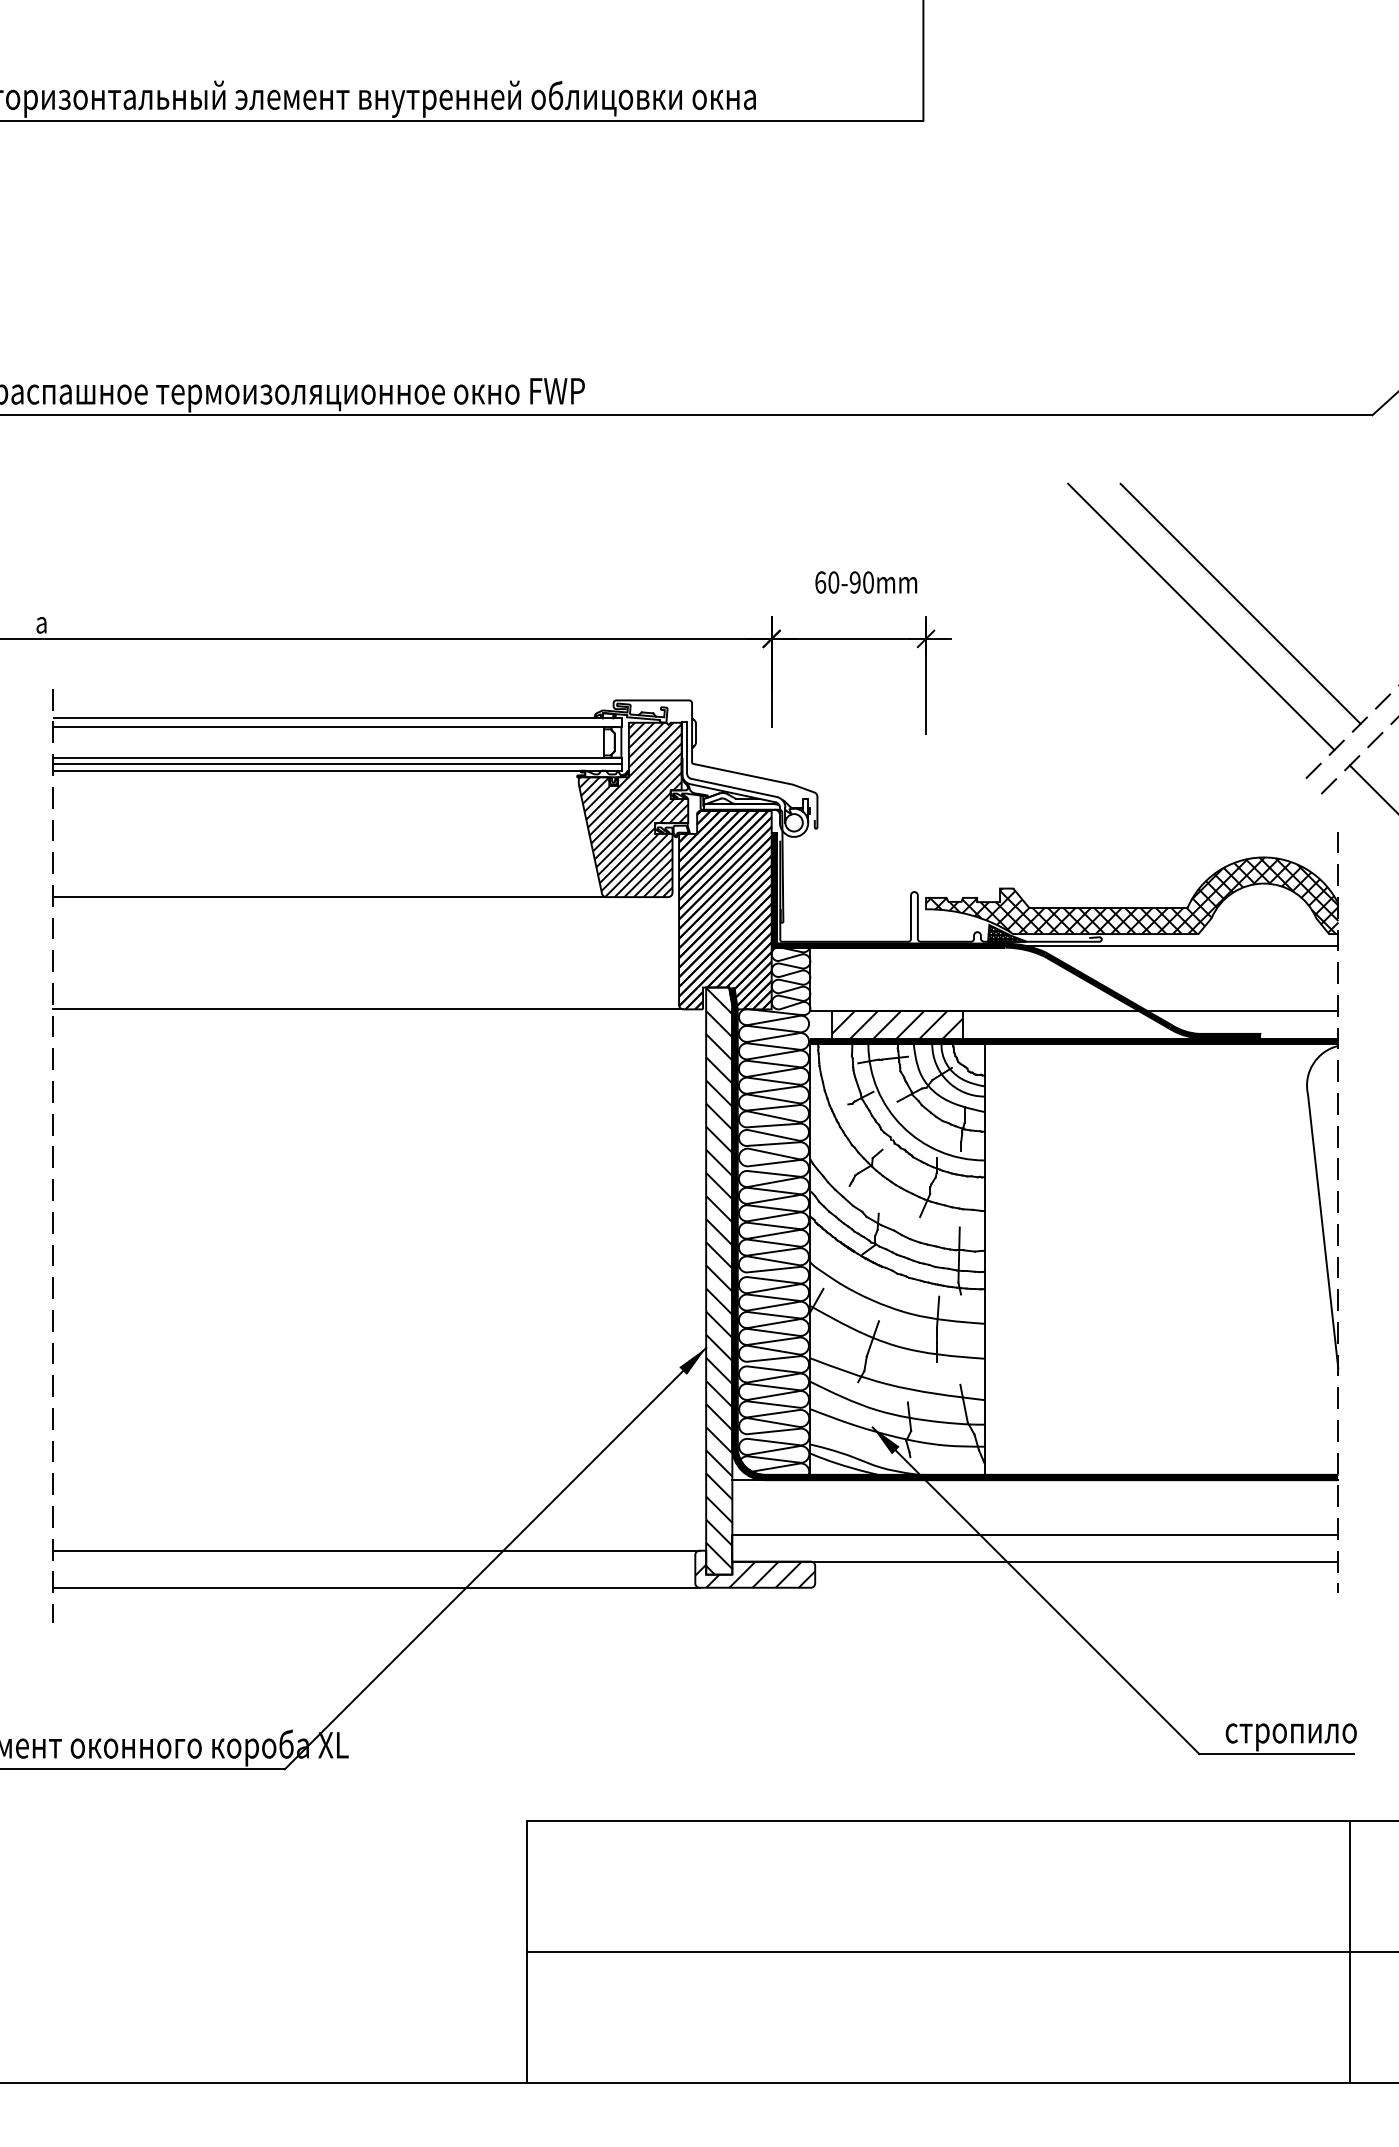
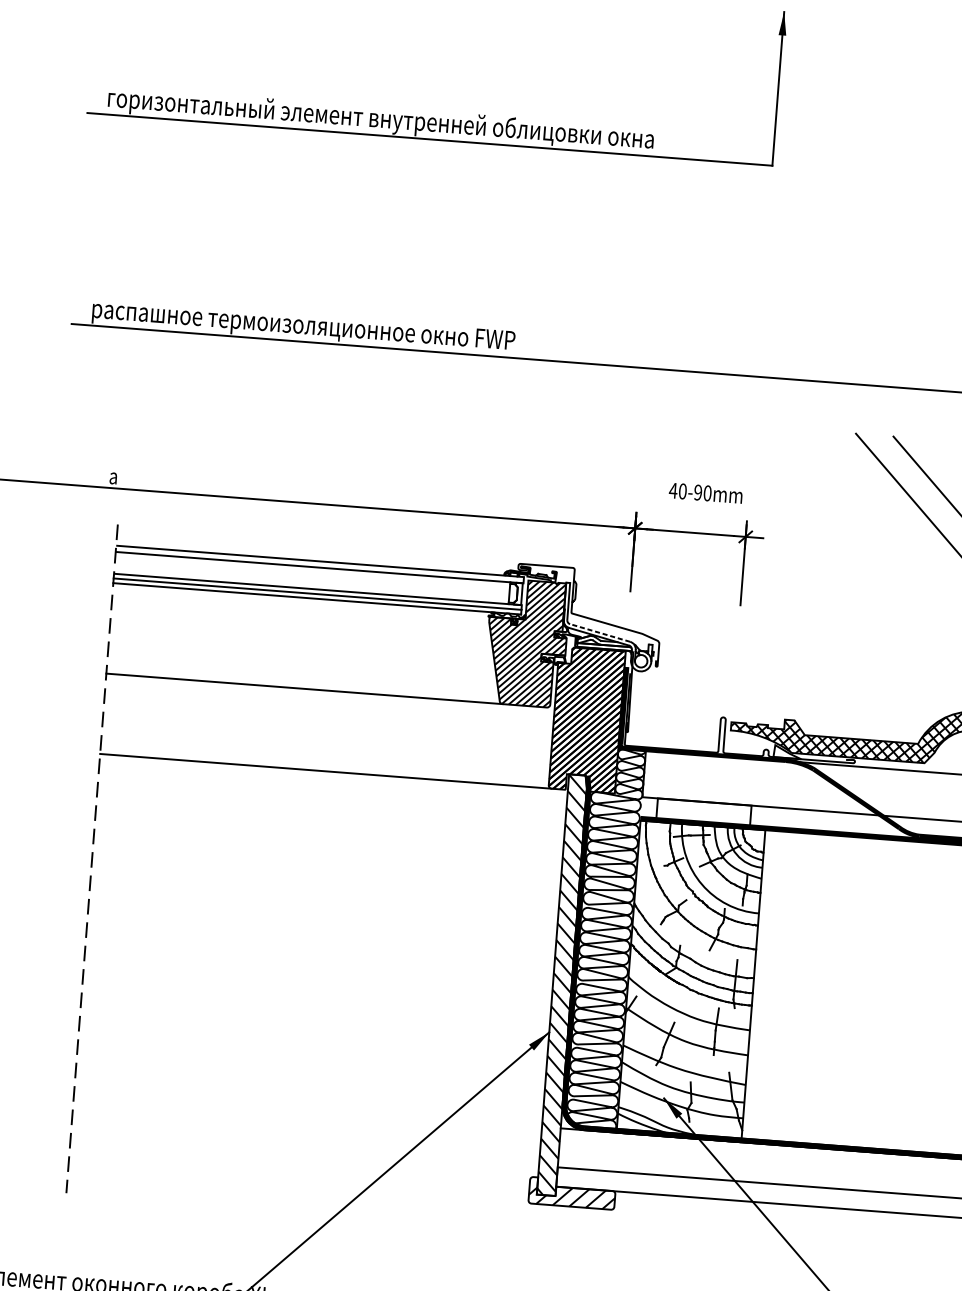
text: (820, 582) -> (673, 490), 60-90mm -> 40-90mm
line: (734, 787) -> (600, 632), solid -> dashed
hatch: (1007, 933) -> (787, 752), removed
hatch: (897, 1027) -> (703, 813), removed
line: (375, 1550) -> (301, 1159), removed
line: (375, 1587) -> (299, 1185), removed

